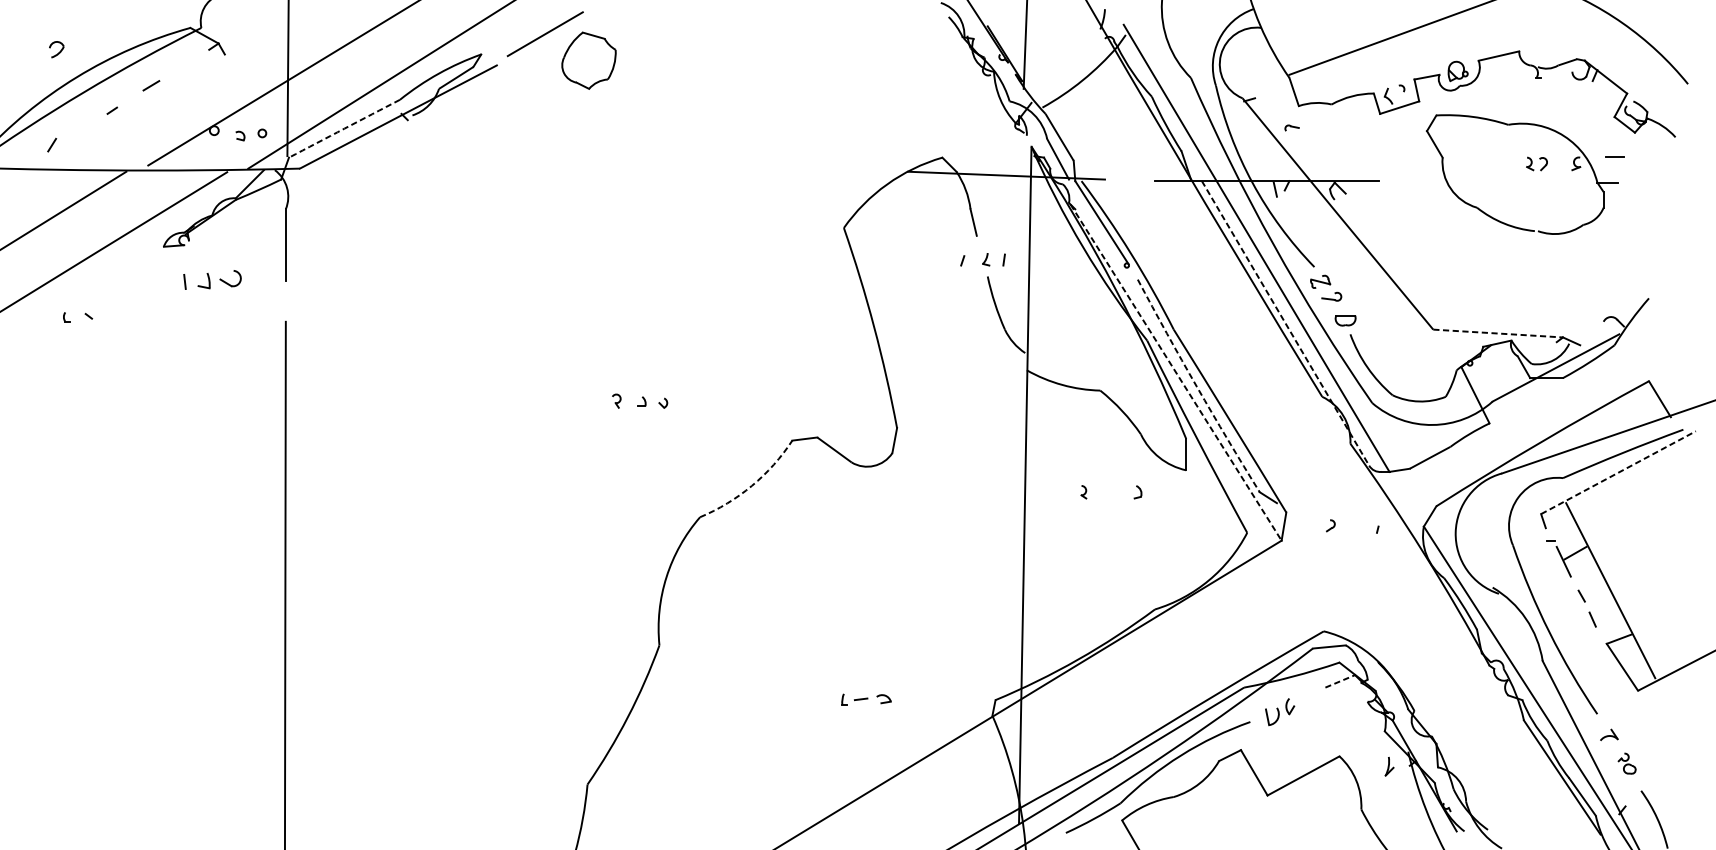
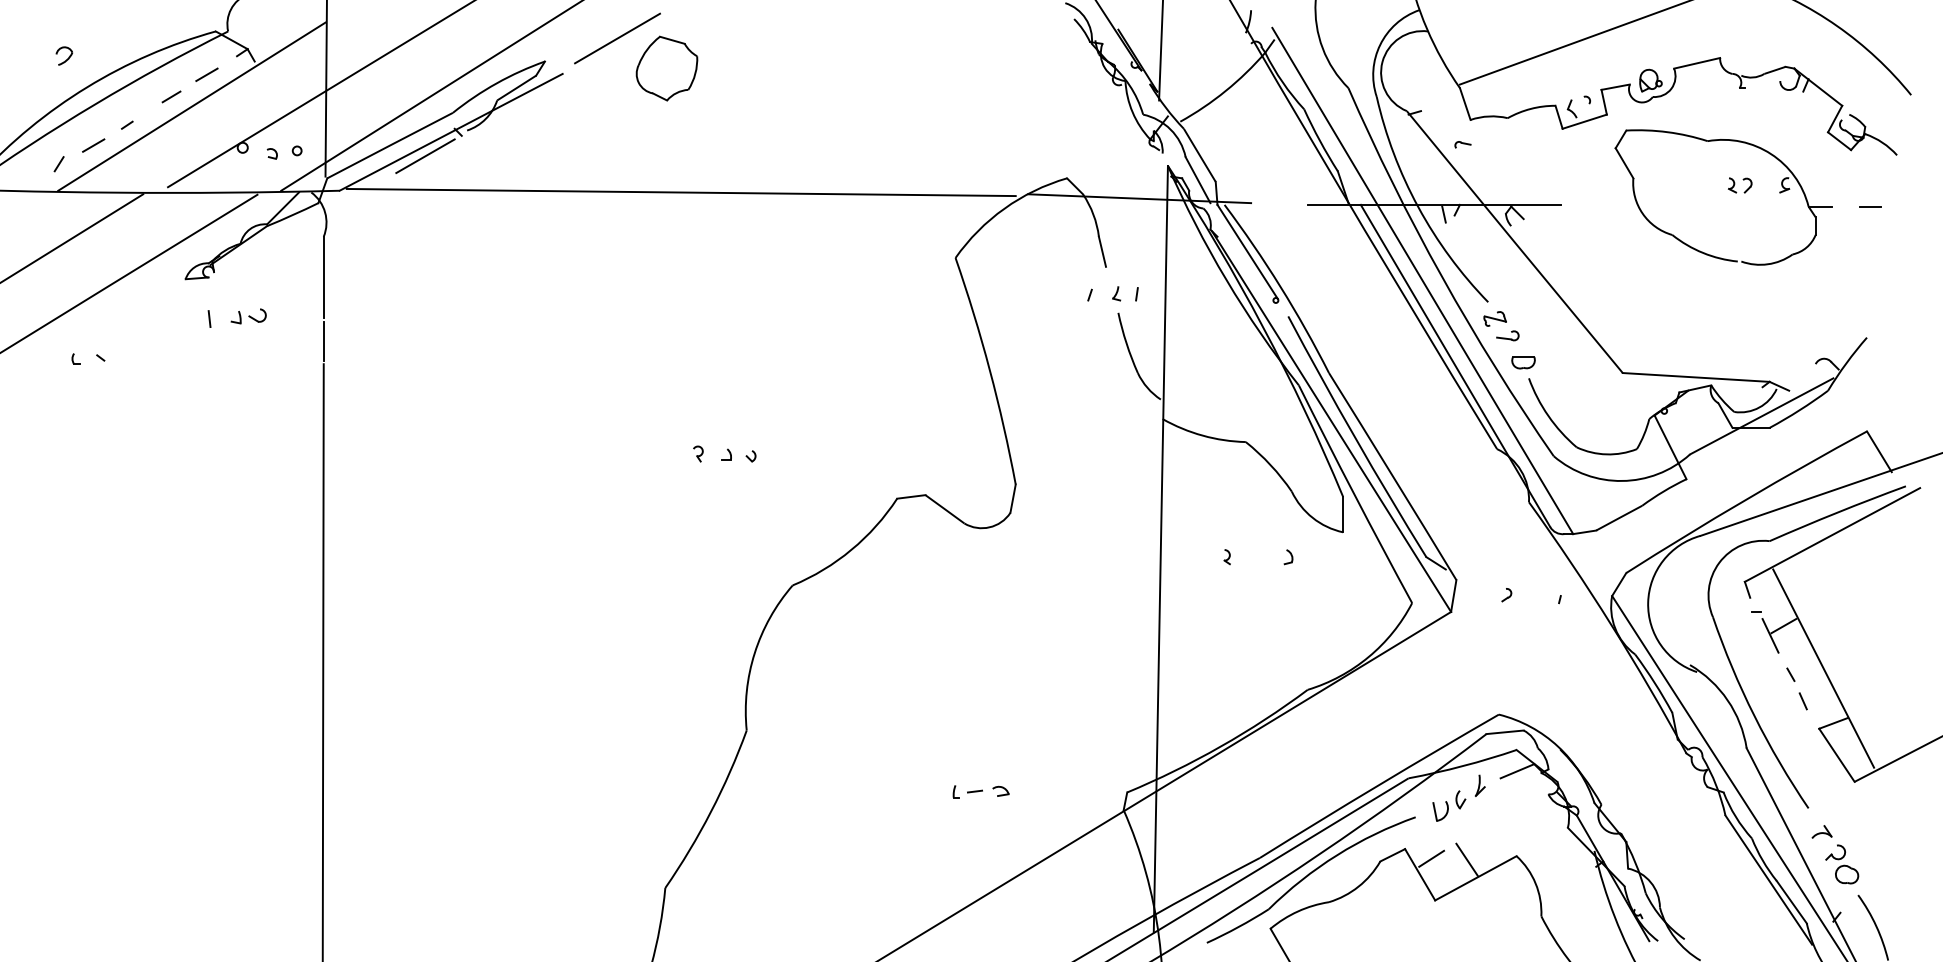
line: (182, 65) -> (206, 74), added
line: (169, 94) -> (191, 106), added
line: (82, 128) -> (93, 145), added
arc: (344, 128) -> (390, 145), dashed -> solid
line: (375, 138) -> (425, 156), added
line: (1614, 156) -> (1870, 206), moved
line: (600, 170) -> (680, 192), added
part: (219, 279) -> (248, 316), size x0.71
line: (285, 300) -> (323, 340), added
line: (1285, 322) -> (1455, 365), dashed -> solid
line: (1498, 333) -> (1696, 377), dashed -> solid
line: (1175, 372) -> (1331, 421), dashed -> solid
arc: (1197, 386) -> (1355, 437), dashed -> solid
line: (1618, 472) -> (1832, 534), dashed -> solid
arc: (752, 485) -> (851, 549), dashed -> solid
line: (1340, 681) -> (1517, 771), dashed -> solid
line: (1264, 758) -> (1431, 858), added
line: (1295, 759) -> (1466, 859), added
part: (1627, 763) -> (1842, 864), size x1.67
part: (1389, 766) -> (1480, 785), moved

